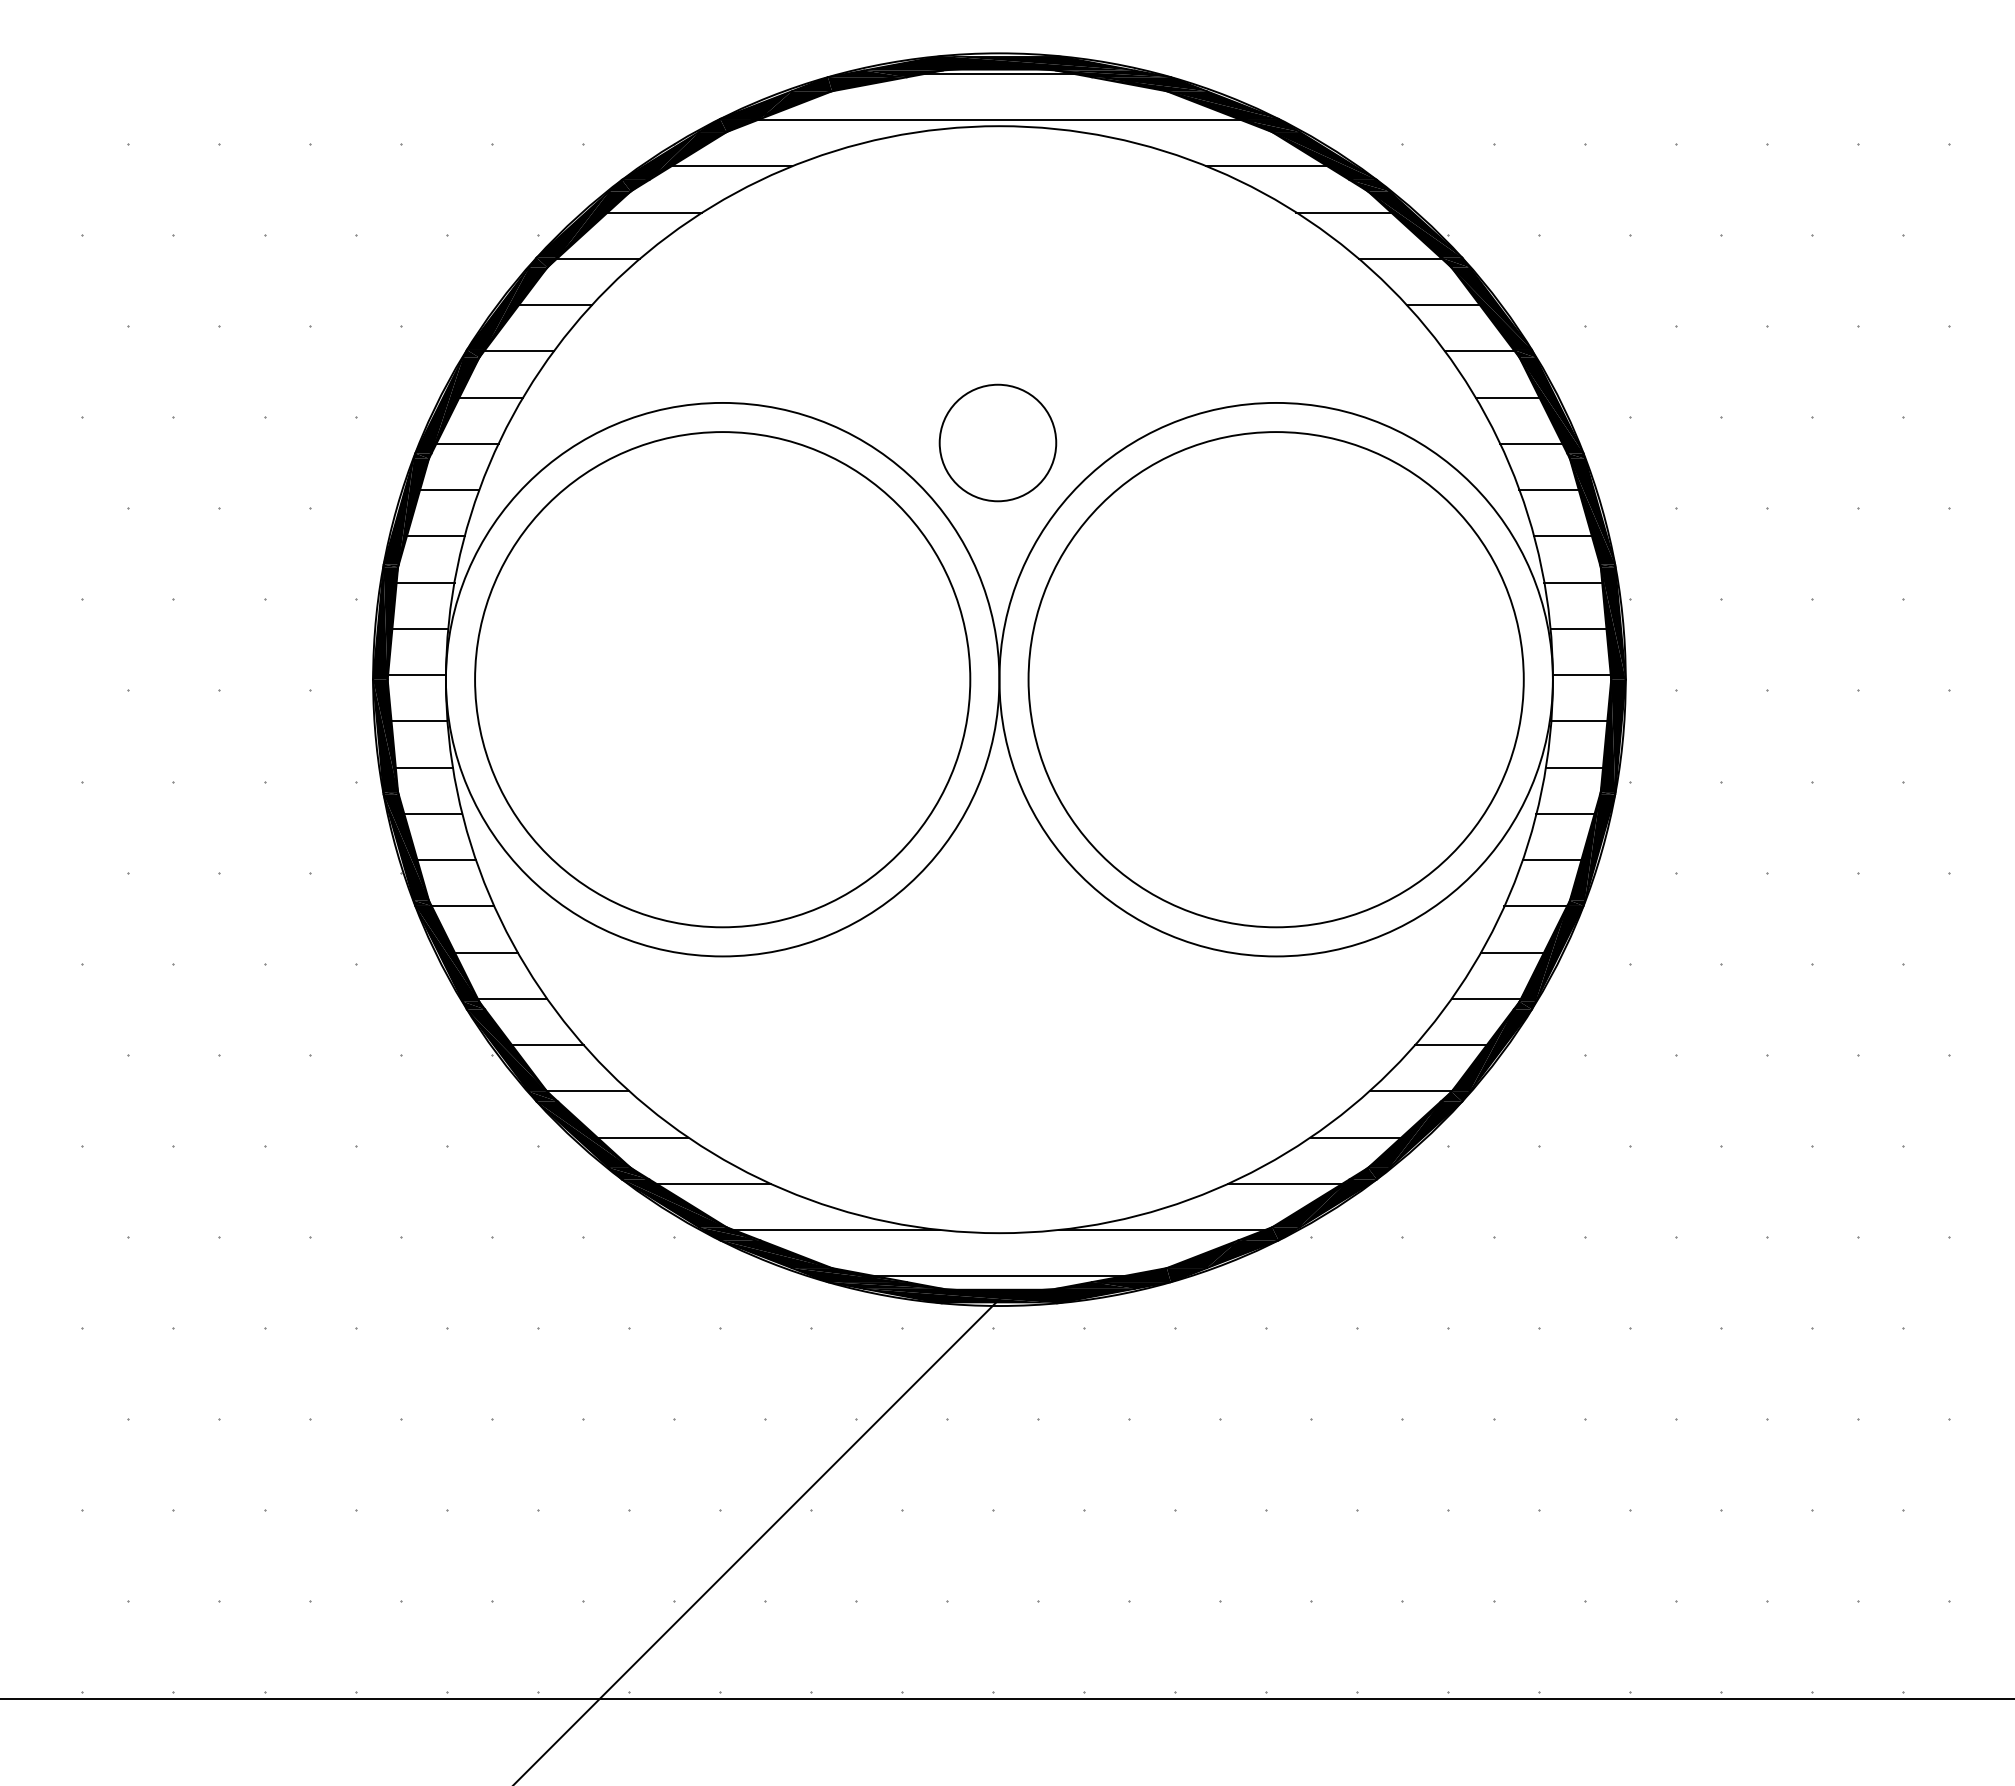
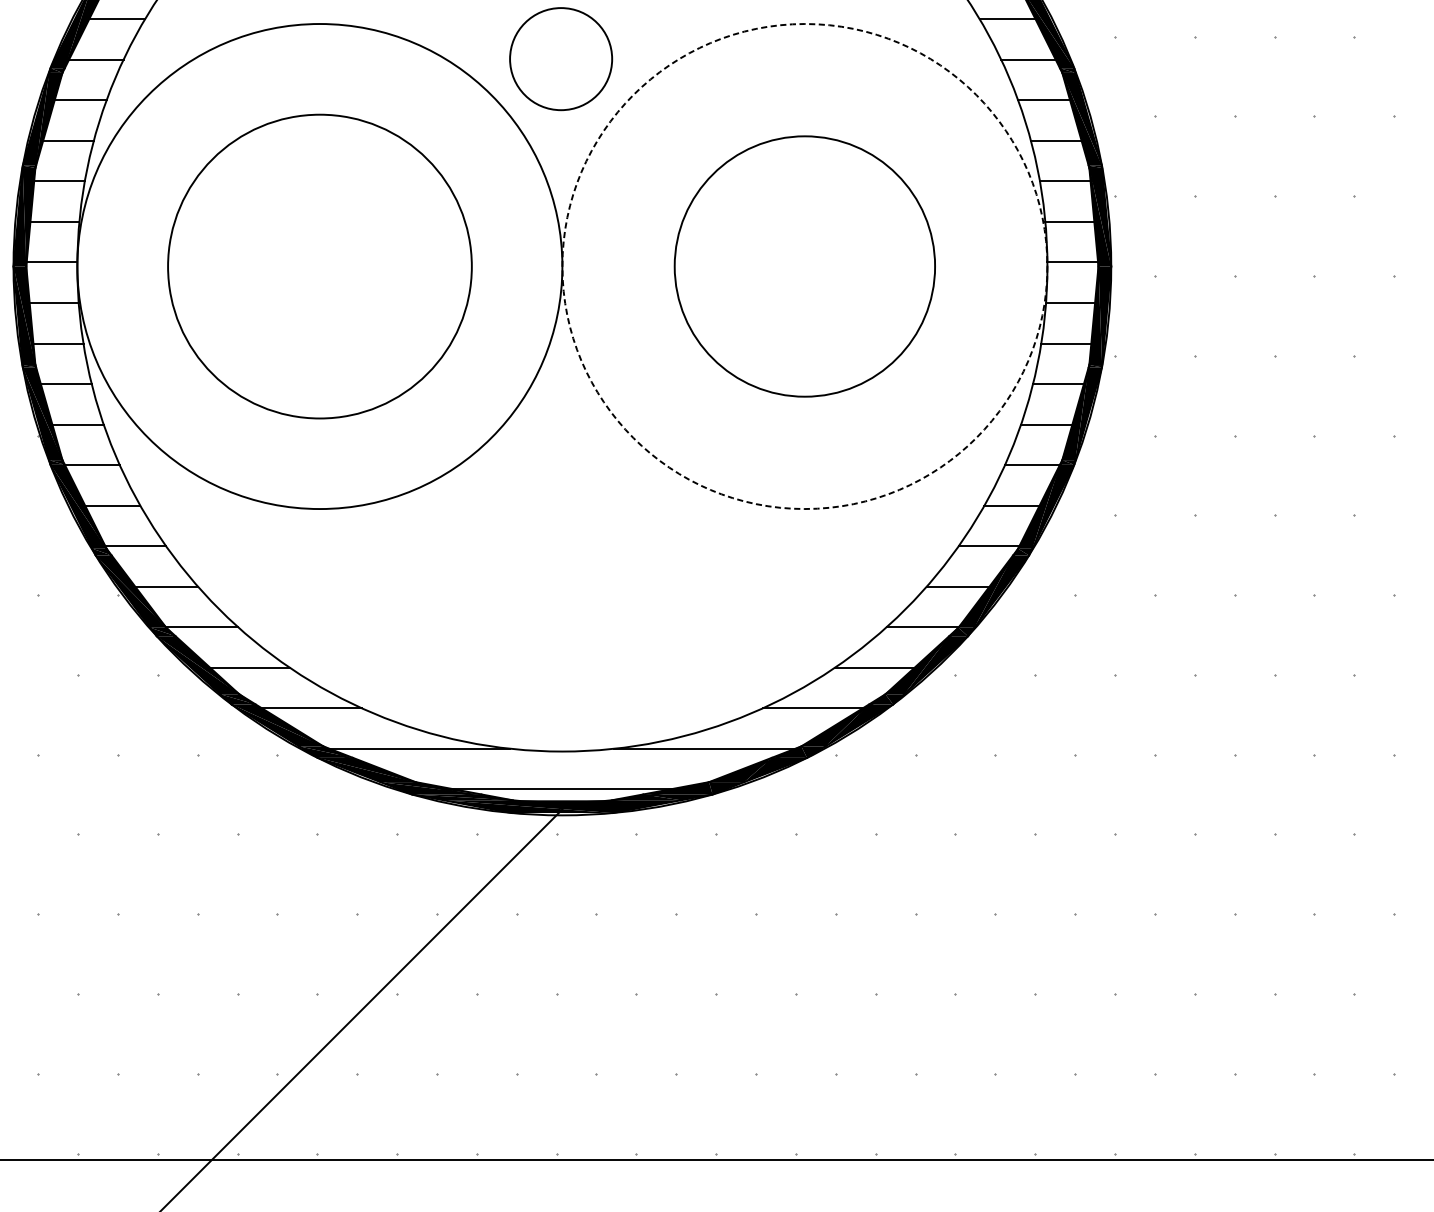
circle: (722, 679) -> (319, 266), size x0.7
circle: (1275, 679) -> (804, 266), size x0.6
circle: (1275, 679) -> (804, 266), solid -> dashed

